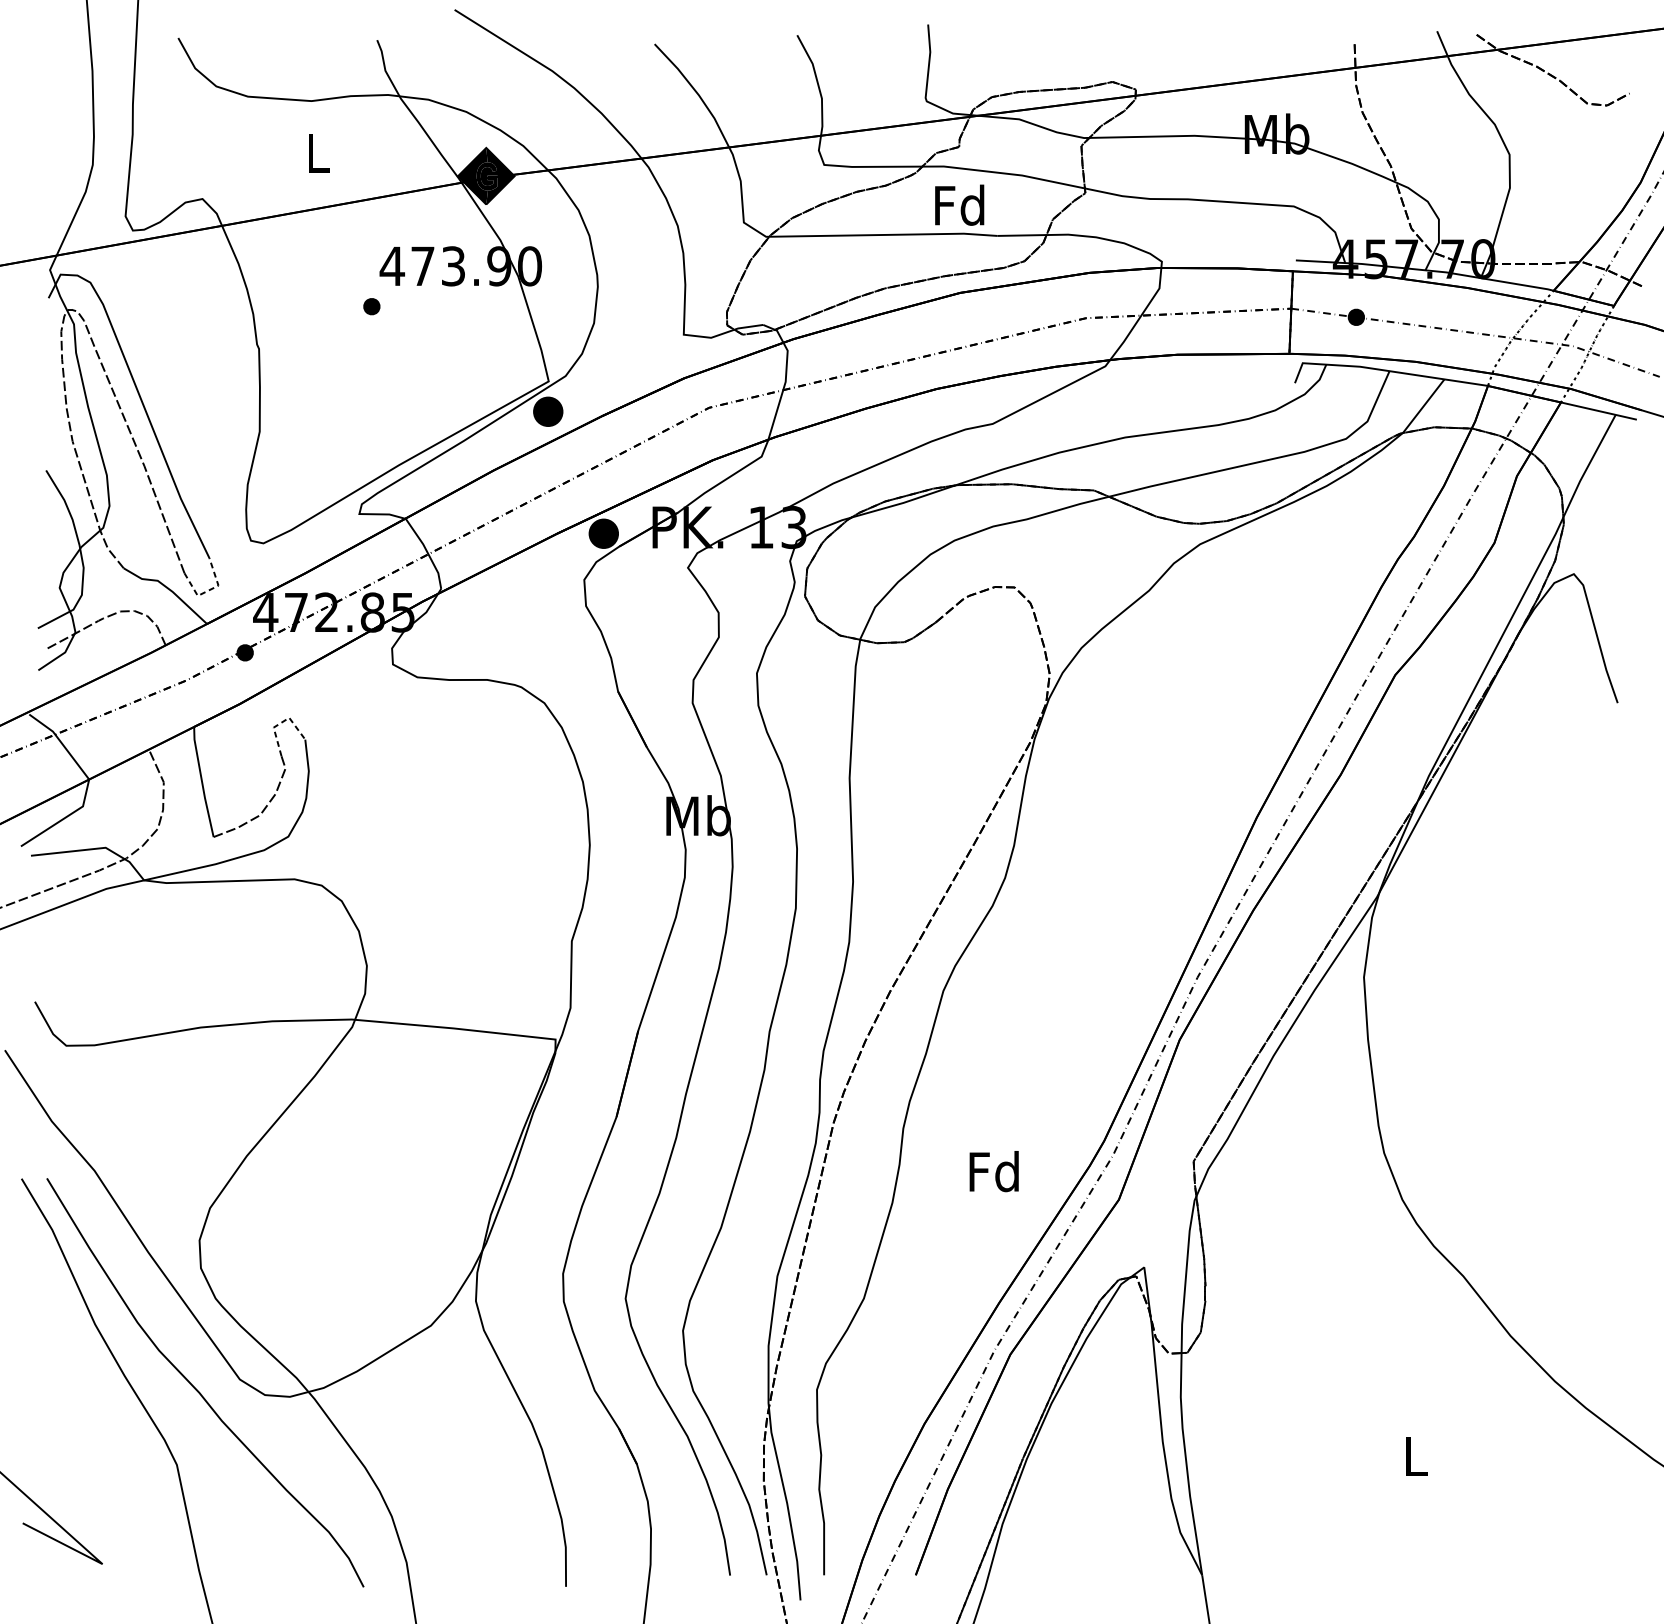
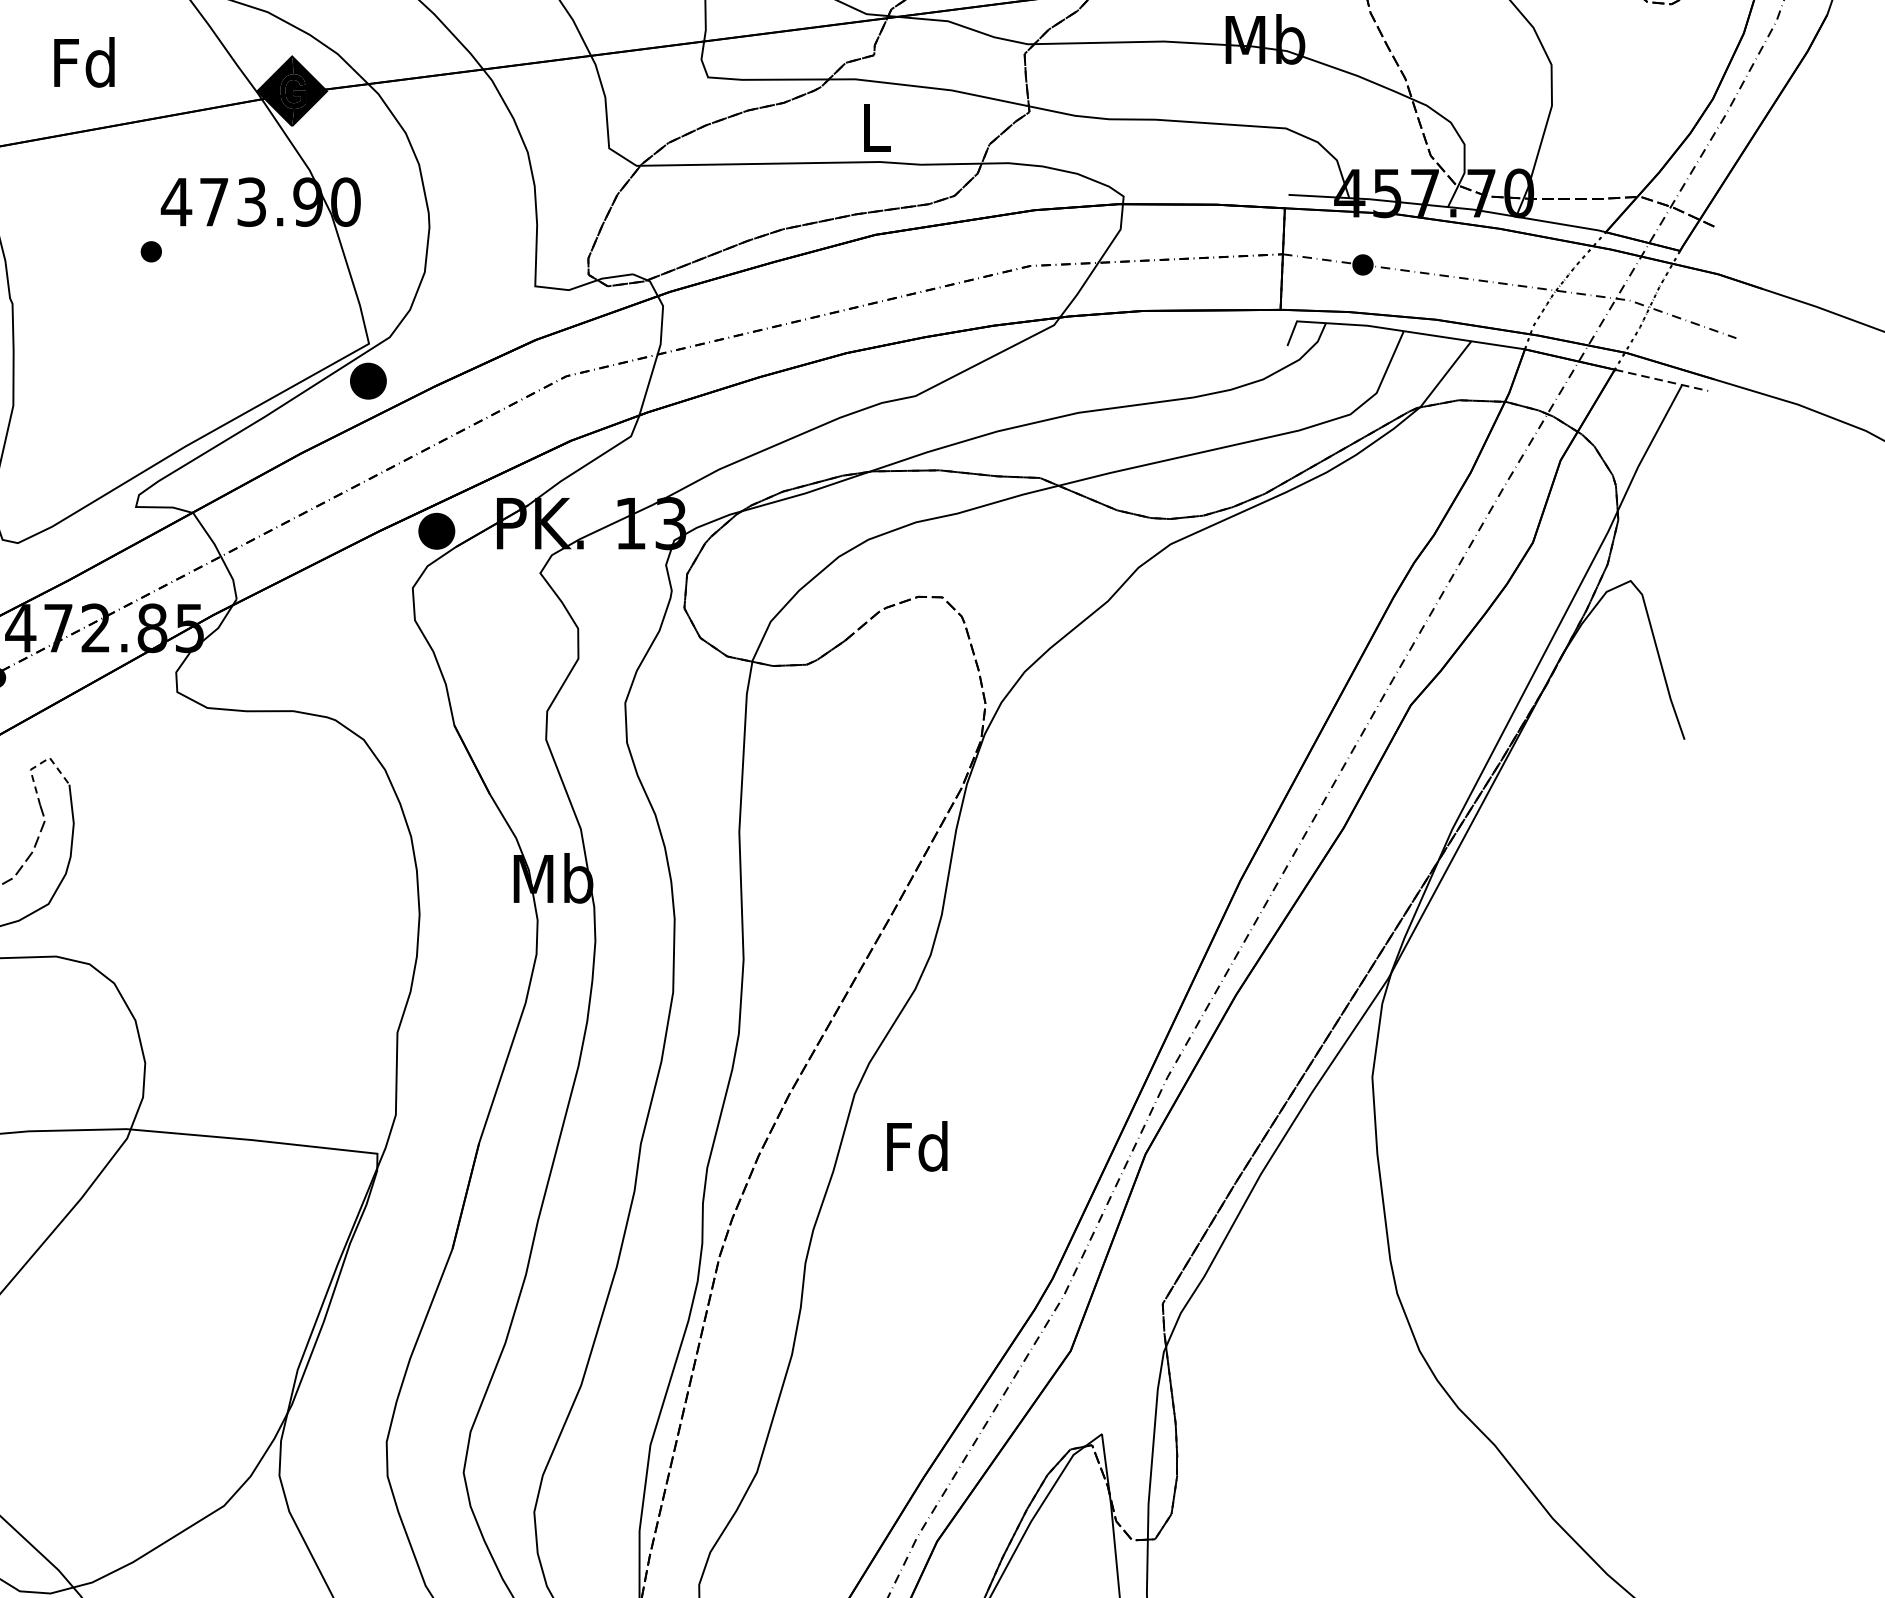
text: (317, 152) -> (84, 62), L -> Fd
text: (959, 204) -> (874, 126), Fd -> L
line: (1598, 411) -> (1660, 380), solid -> dashed
text: (993, 1171) -> (916, 1146), moved

